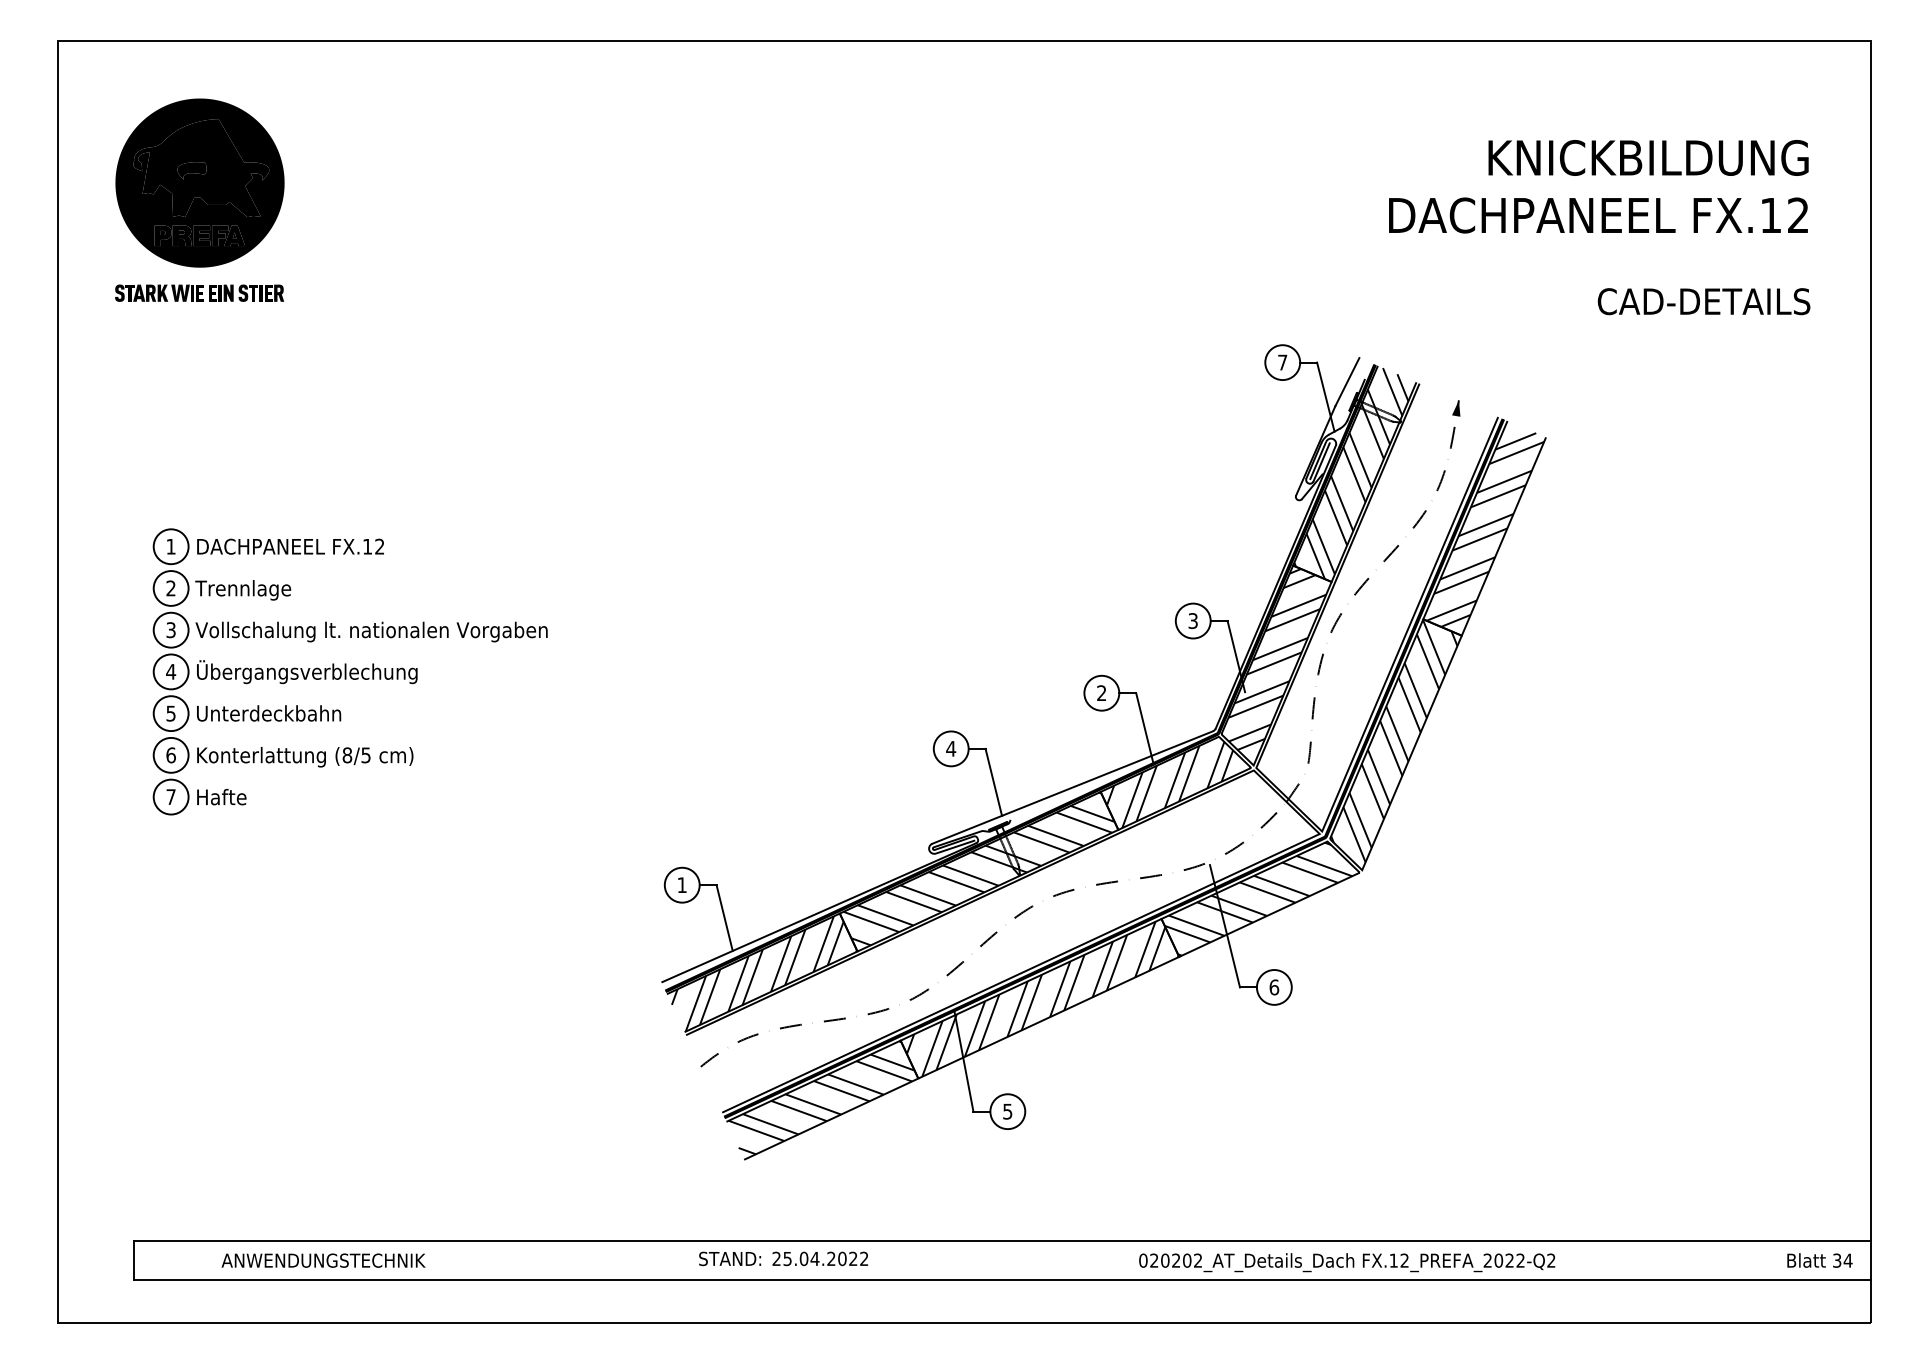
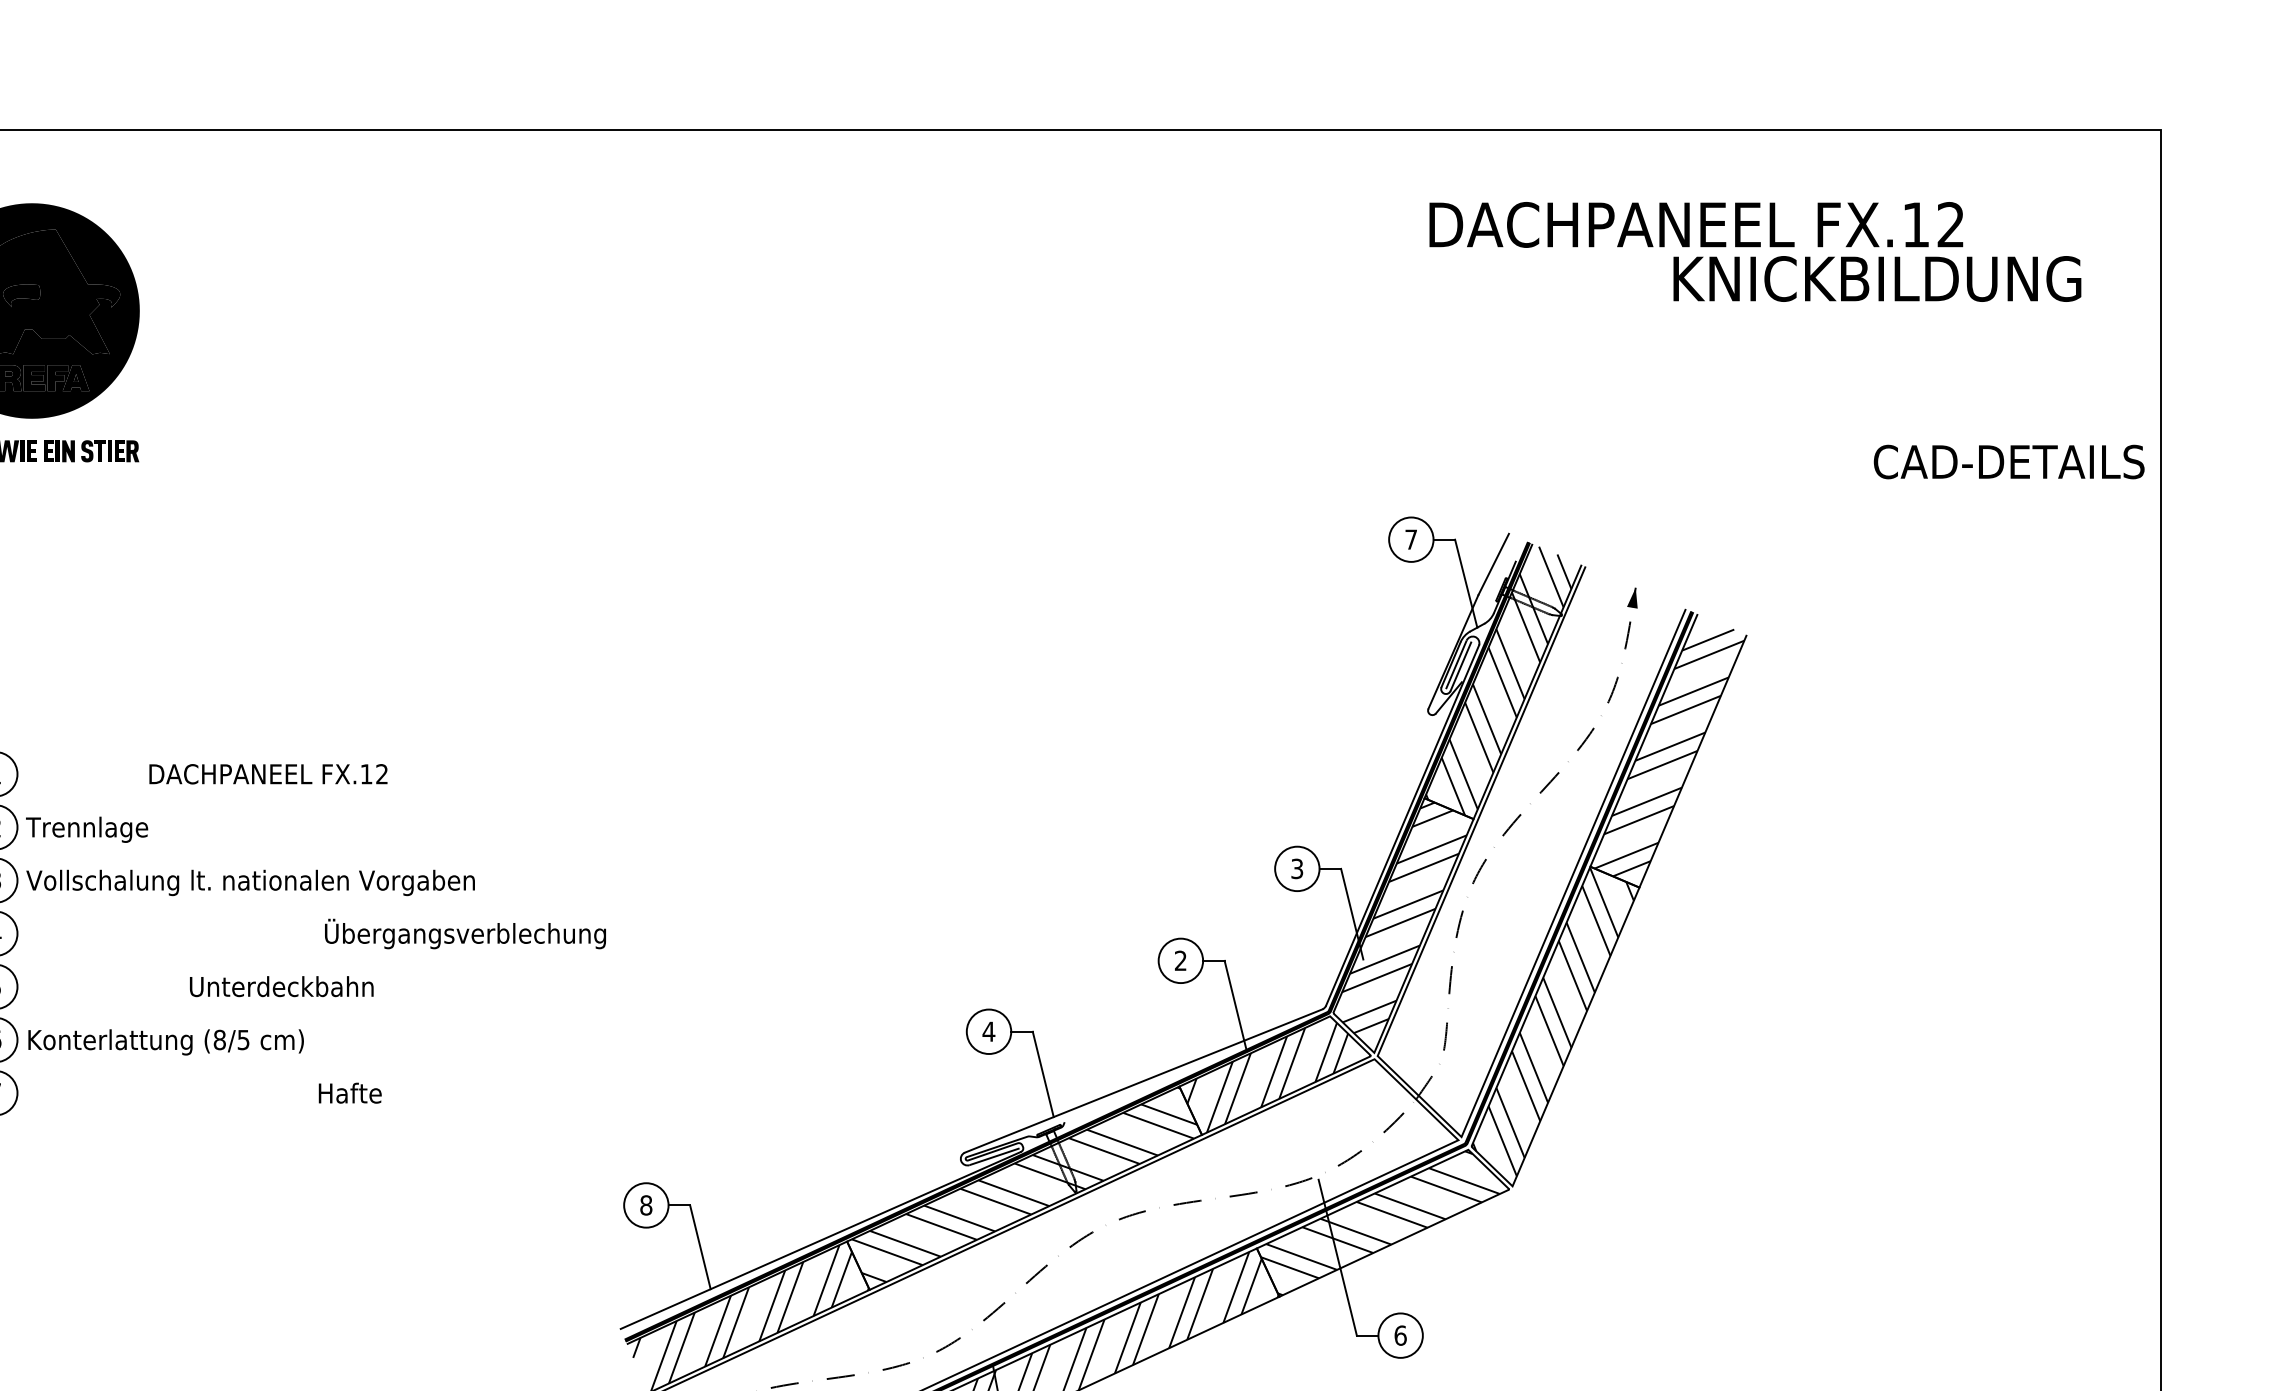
text: (1598, 215) -> (1696, 224), moved
text: (1703, 301) -> (2008, 461), moved
text: (290, 546) -> (268, 773), moved
text: (307, 672) -> (465, 934), moved
text: (269, 713) -> (282, 986), moved
text: (221, 797) -> (349, 1093), moved
text: (681, 885) -> (645, 1205), 1 -> 8

